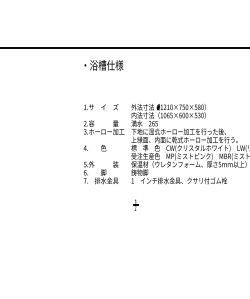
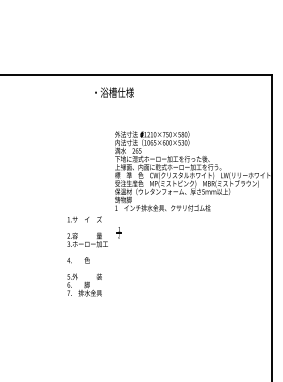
text: (103, 65) -> (114, 92), moved
text: (103, 144) -> (87, 256), moved

